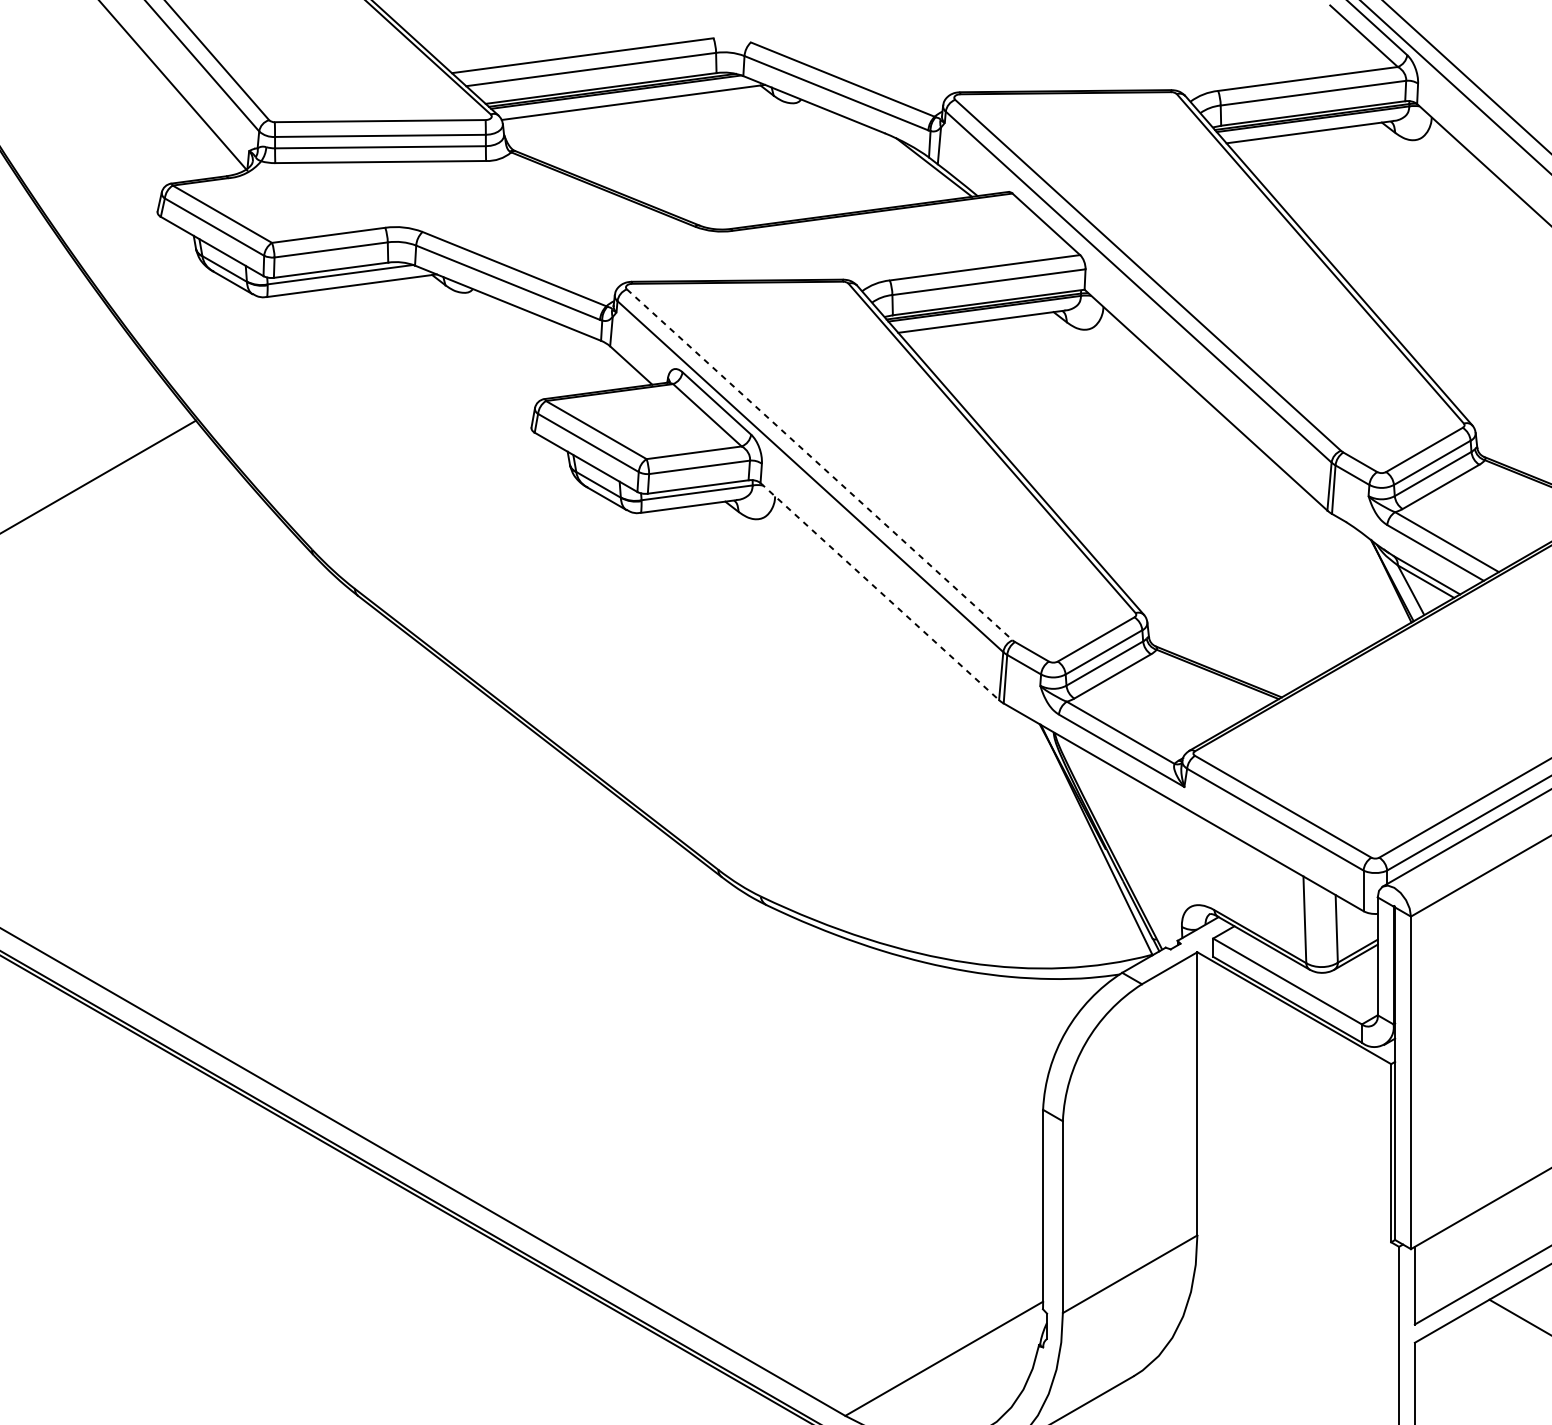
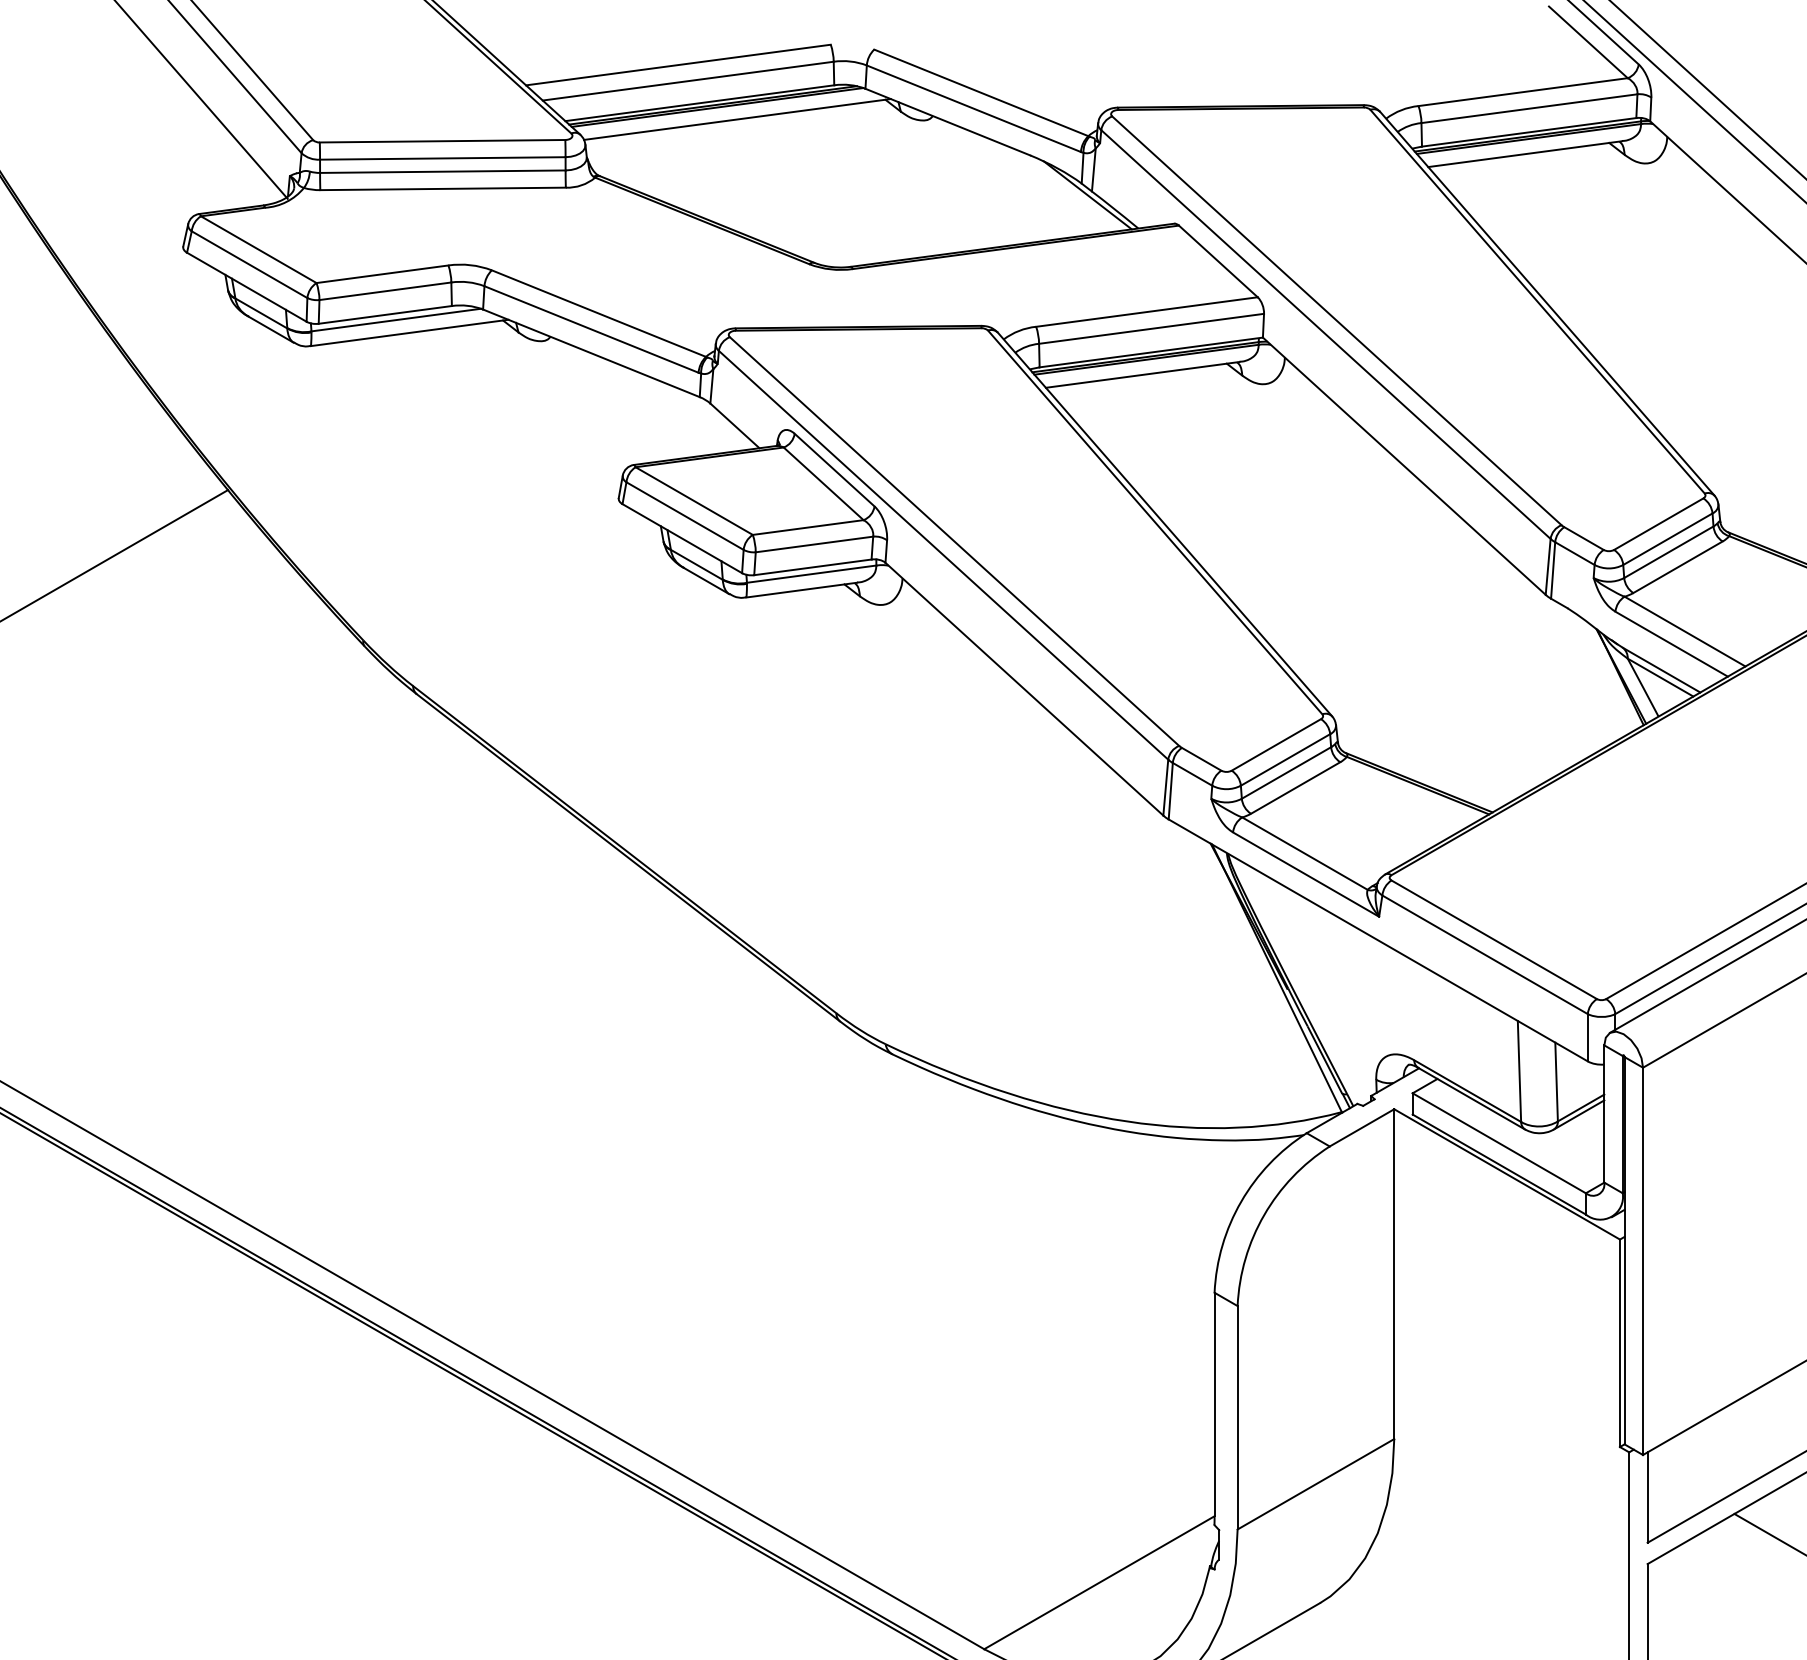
line: (819, 464) -> (954, 541), dashed -> solid
line: (879, 591) -> (1024, 689), dashed -> solid

